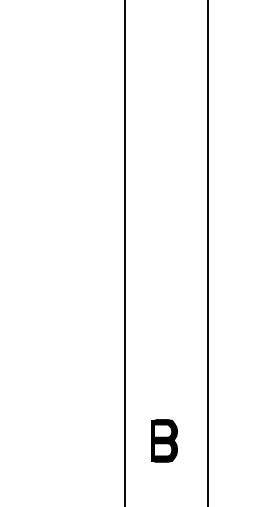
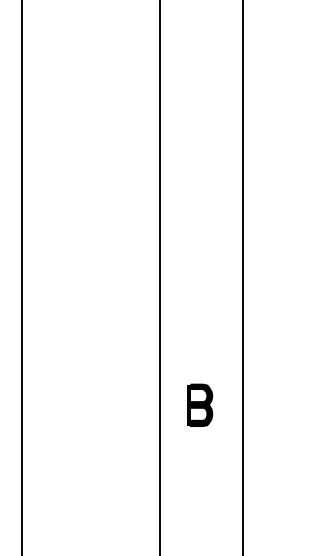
part: (165, 440) -> (200, 404), moved

